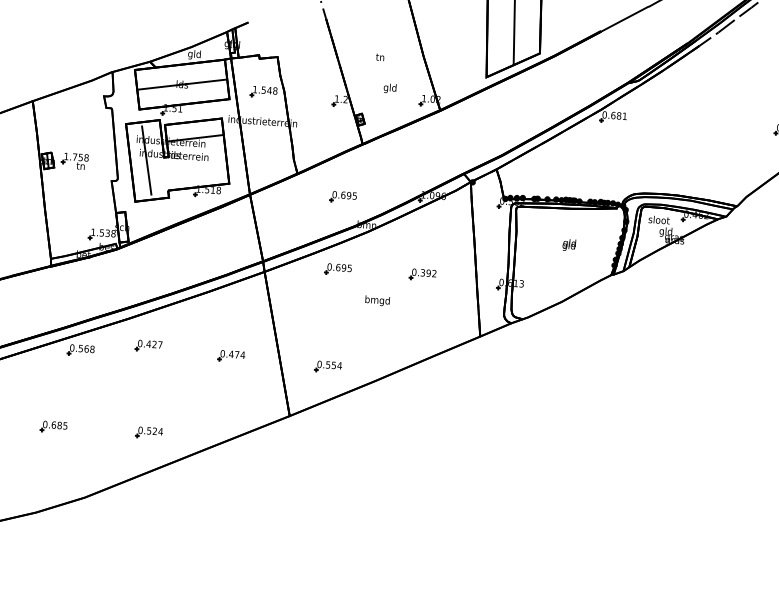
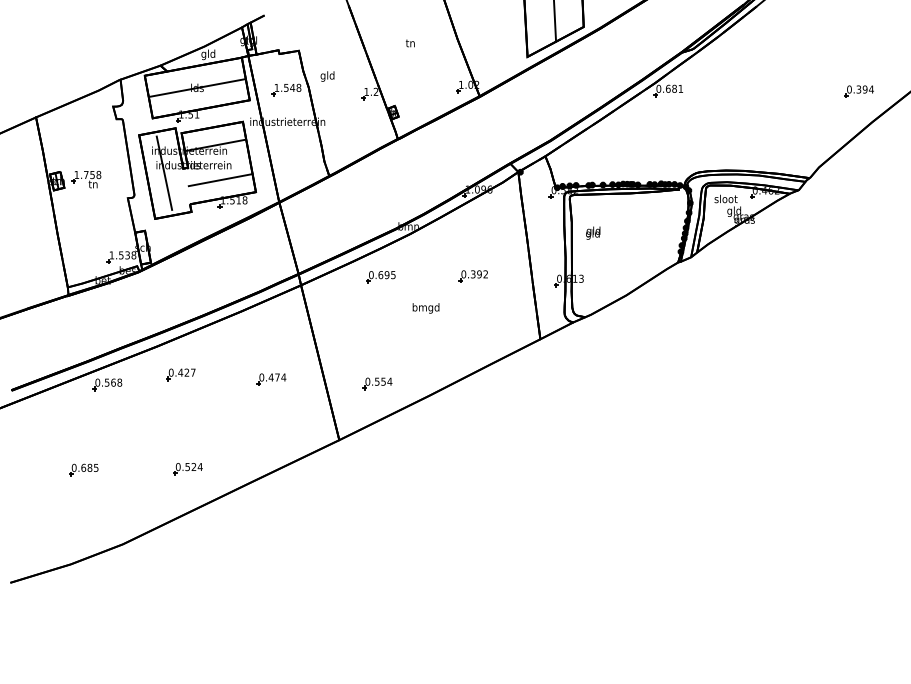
text: (390, 88) -> (327, 76), moved
line: (197, 170) -> (220, 180), added
part: (342, 197) -> (380, 198), removed
text: (569, 244) -> (593, 232), moved

